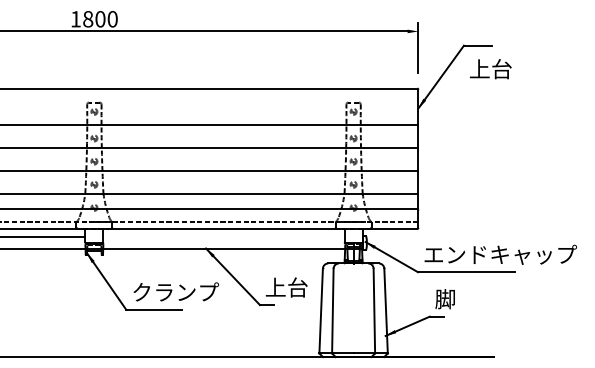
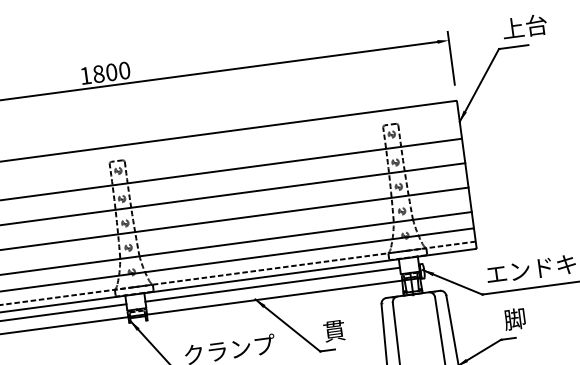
text: (490, 69) -> (524, 27), moved
line: (223, 237) -> (272, 285), added
text: (286, 287) -> (345, 329), 上台 -> 貫

